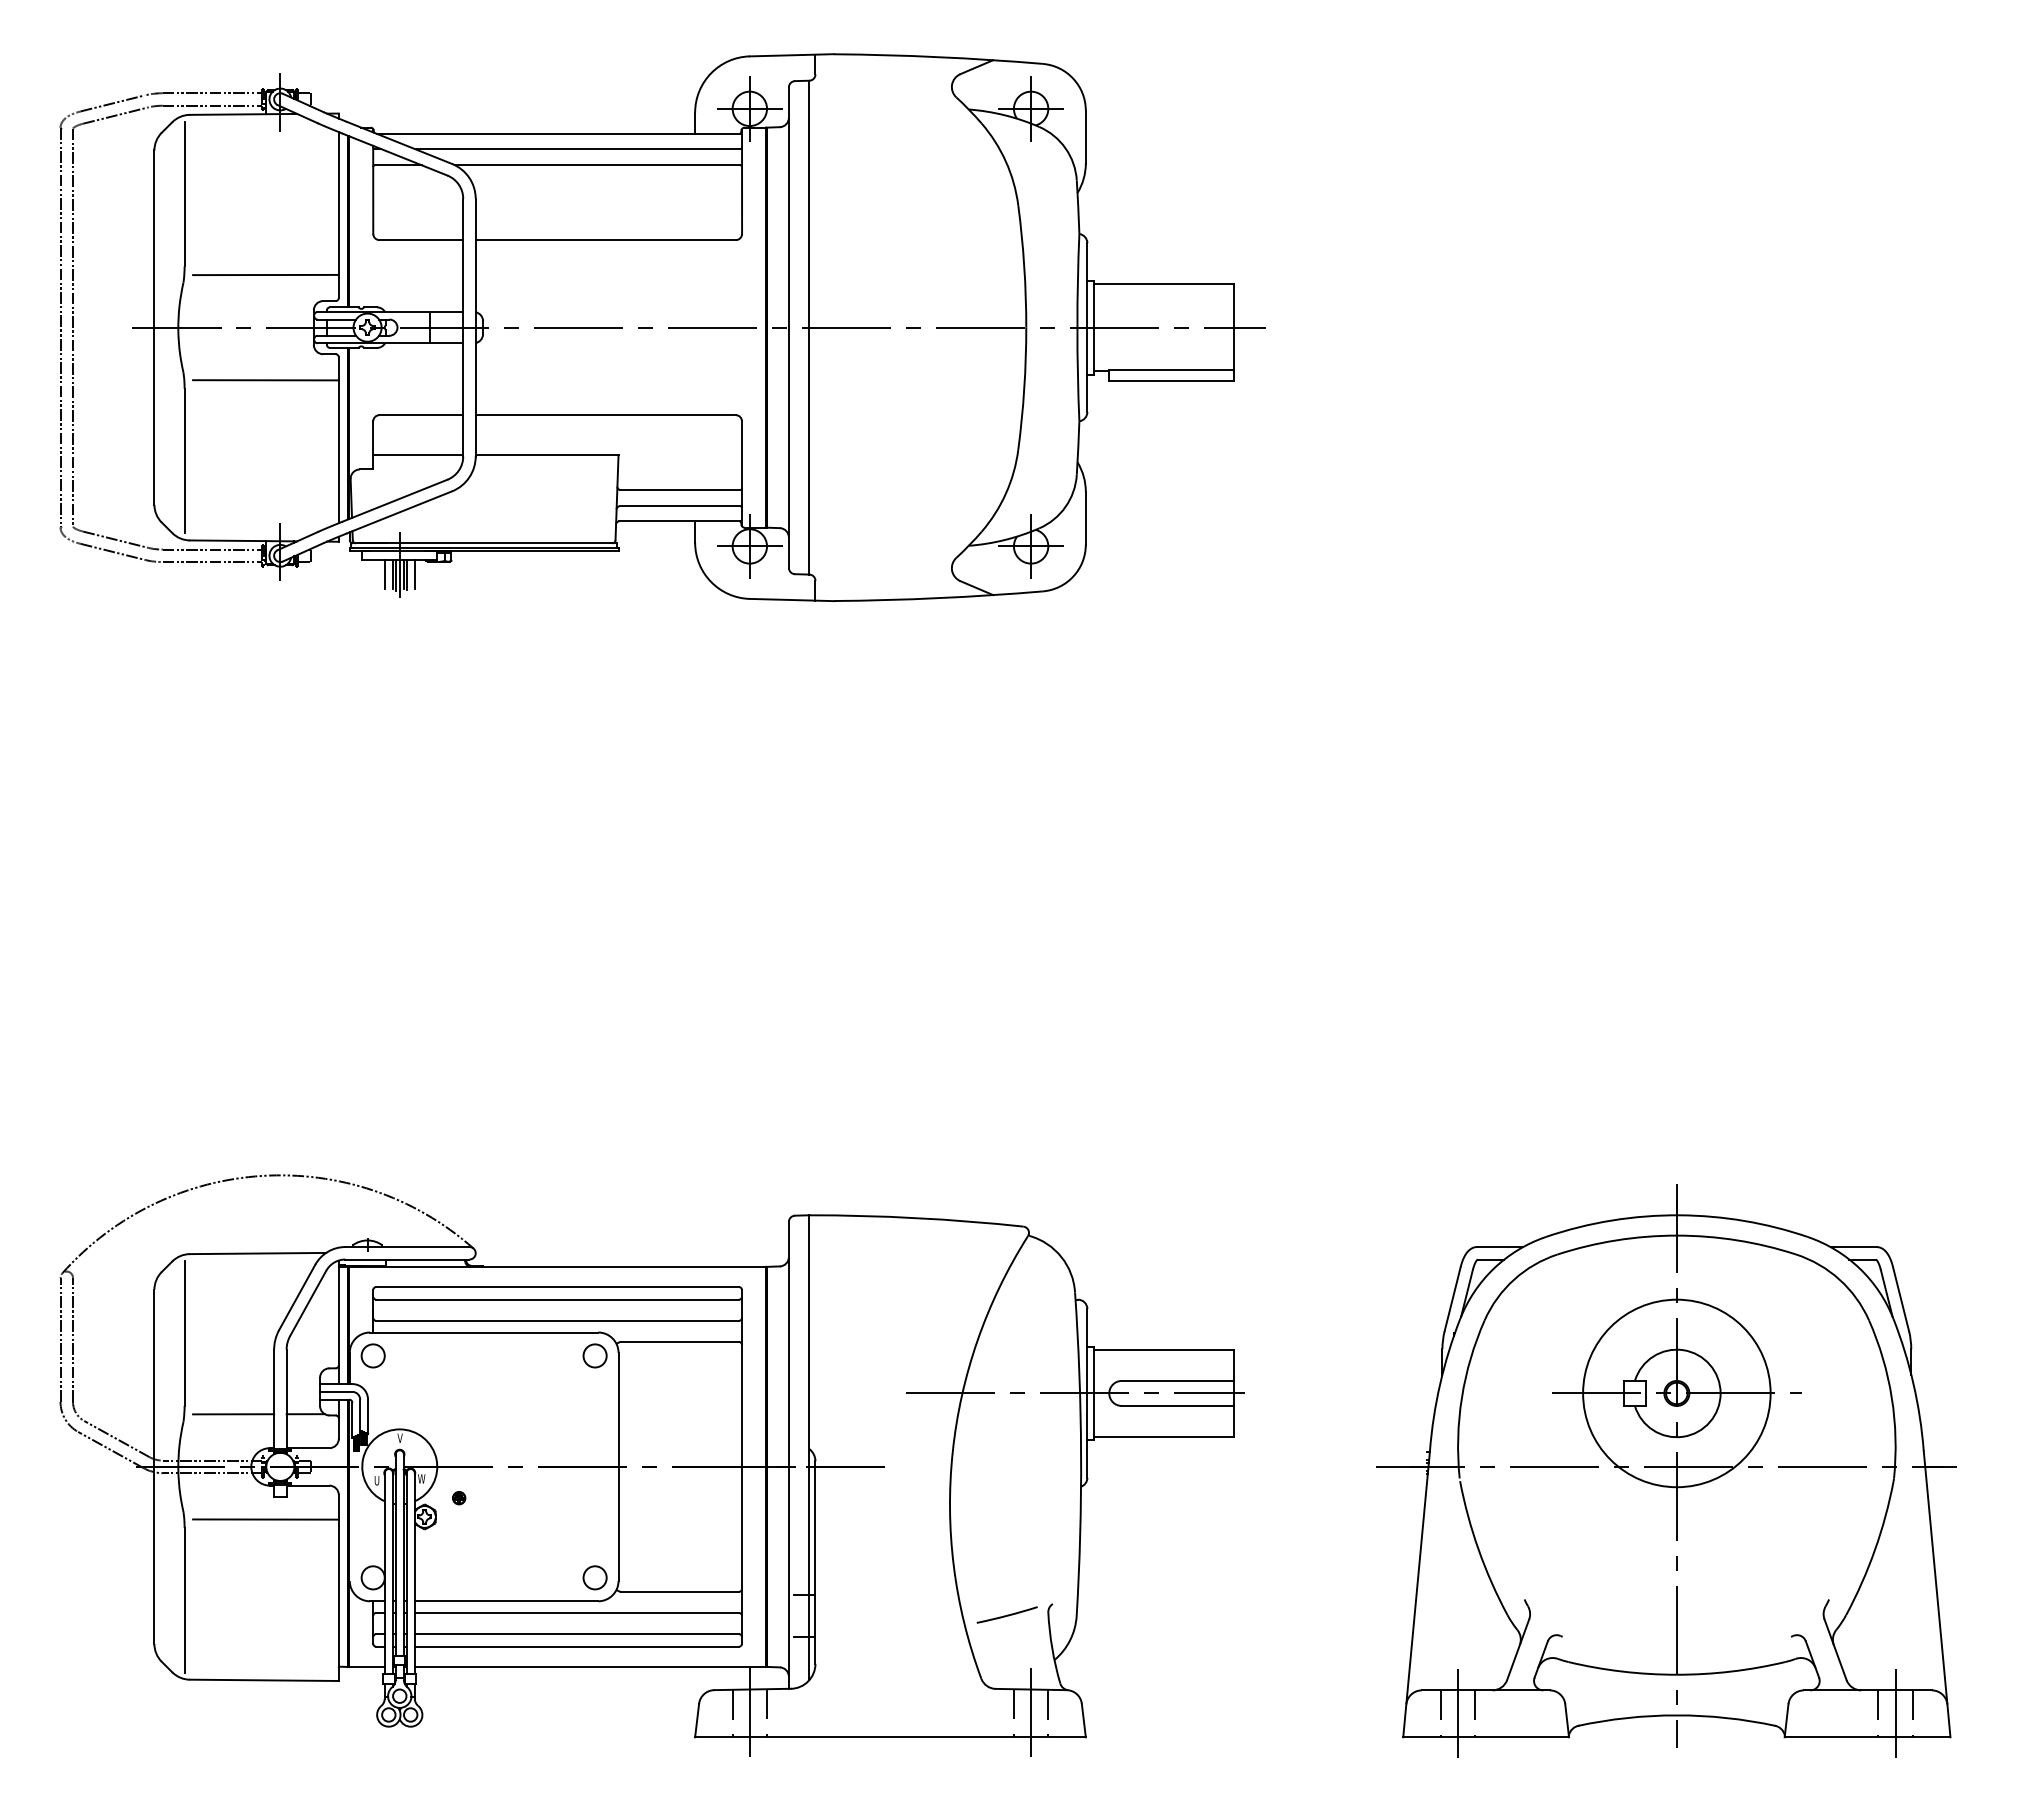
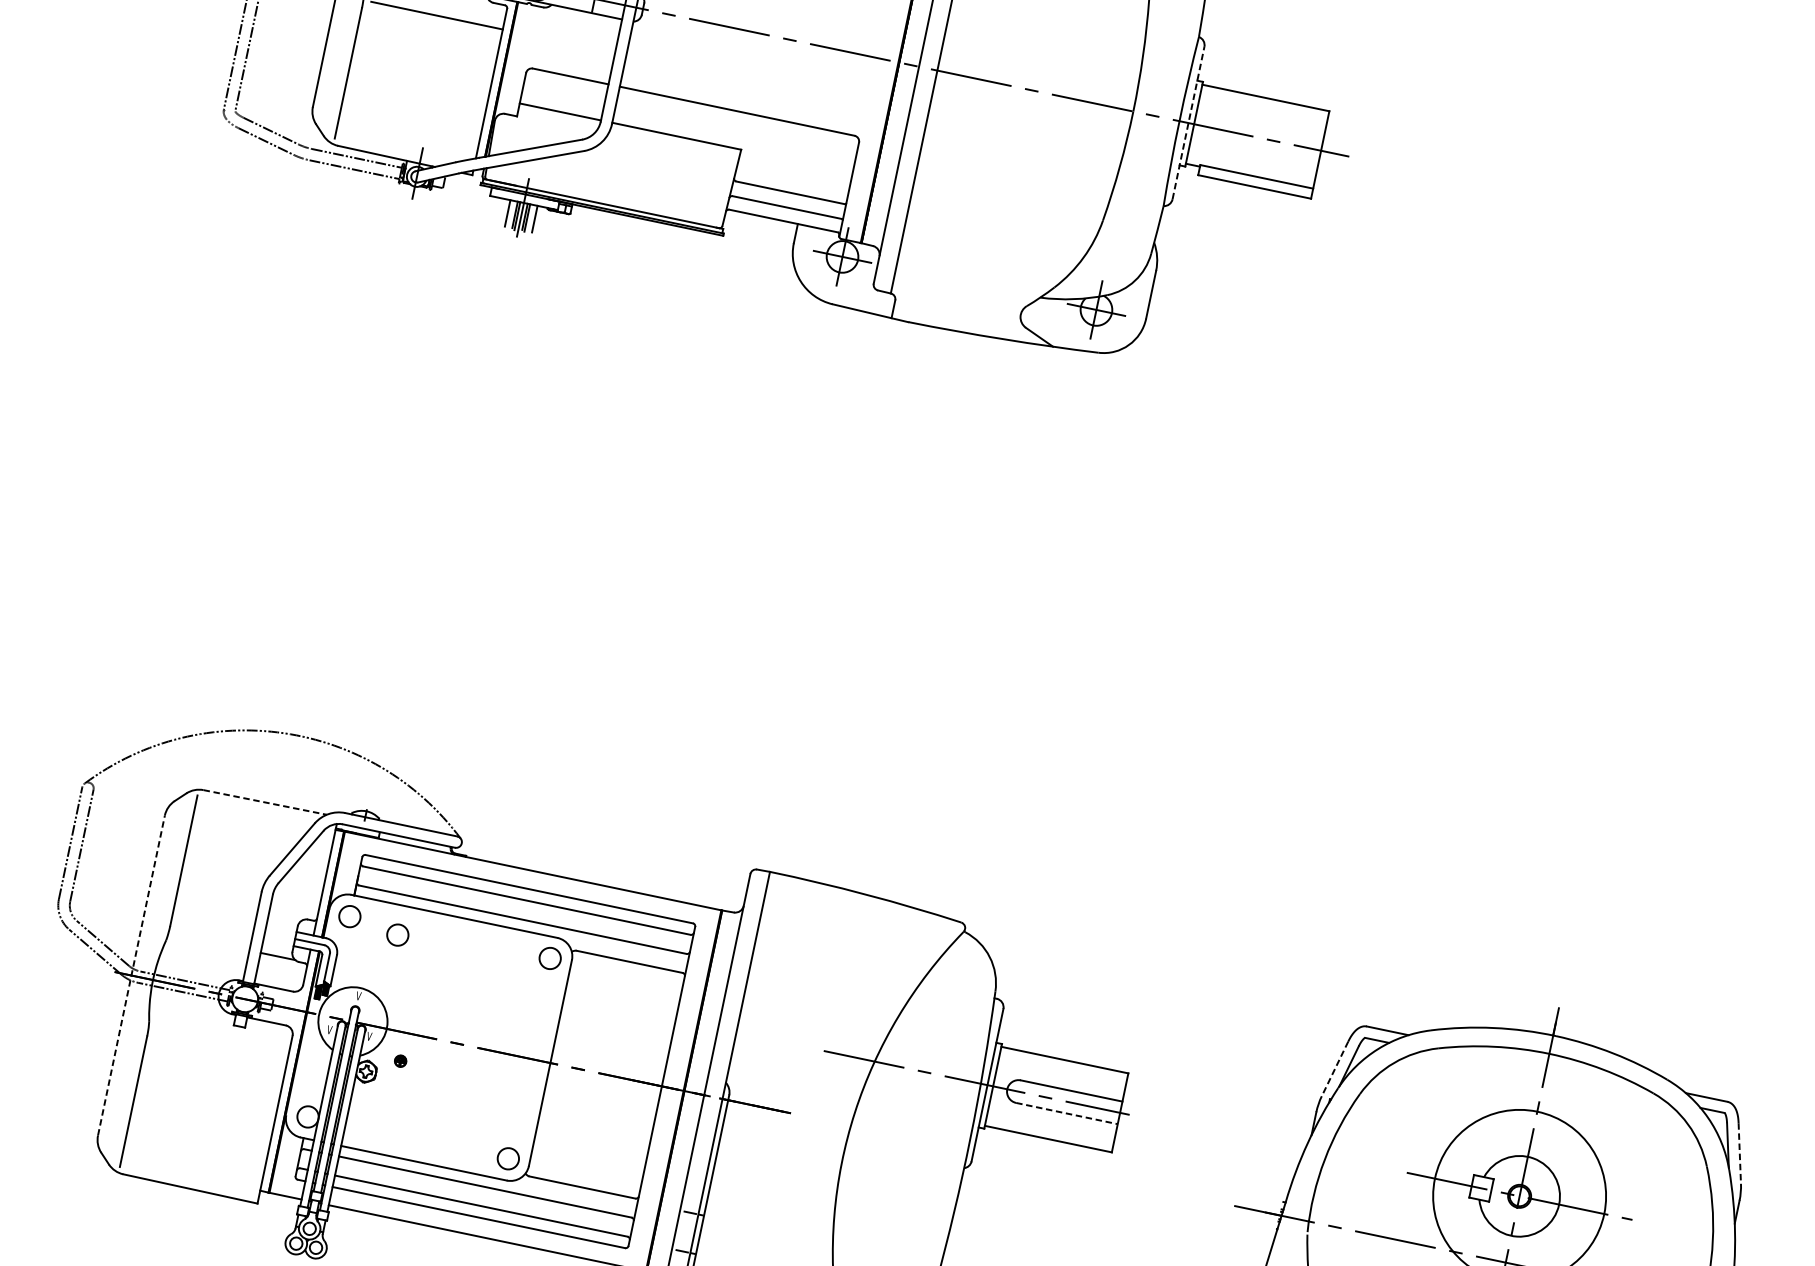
line: (1087, 327) -> (1188, 122), solid -> dashed
line: (258, 1253) -> (265, 802), solid -> dashed
line: (1452, 1299) -> (1334, 1069), solid -> dashed
line: (1901, 1299) -> (1740, 1153), solid -> dashed
circle: (427, 1364) -> (397, 934), added
line: (1178, 1405) -> (1067, 1113), solid -> dashed
line: (233, 1414) -> (212, 943), removed
line: (154, 1466) -> (131, 975), solid -> dashed
text: (421, 1478) -> (370, 1036), W -> V
text: (376, 1480) -> (329, 1029), U -> V
line: (265, 1519) -> (221, 1043), removed

